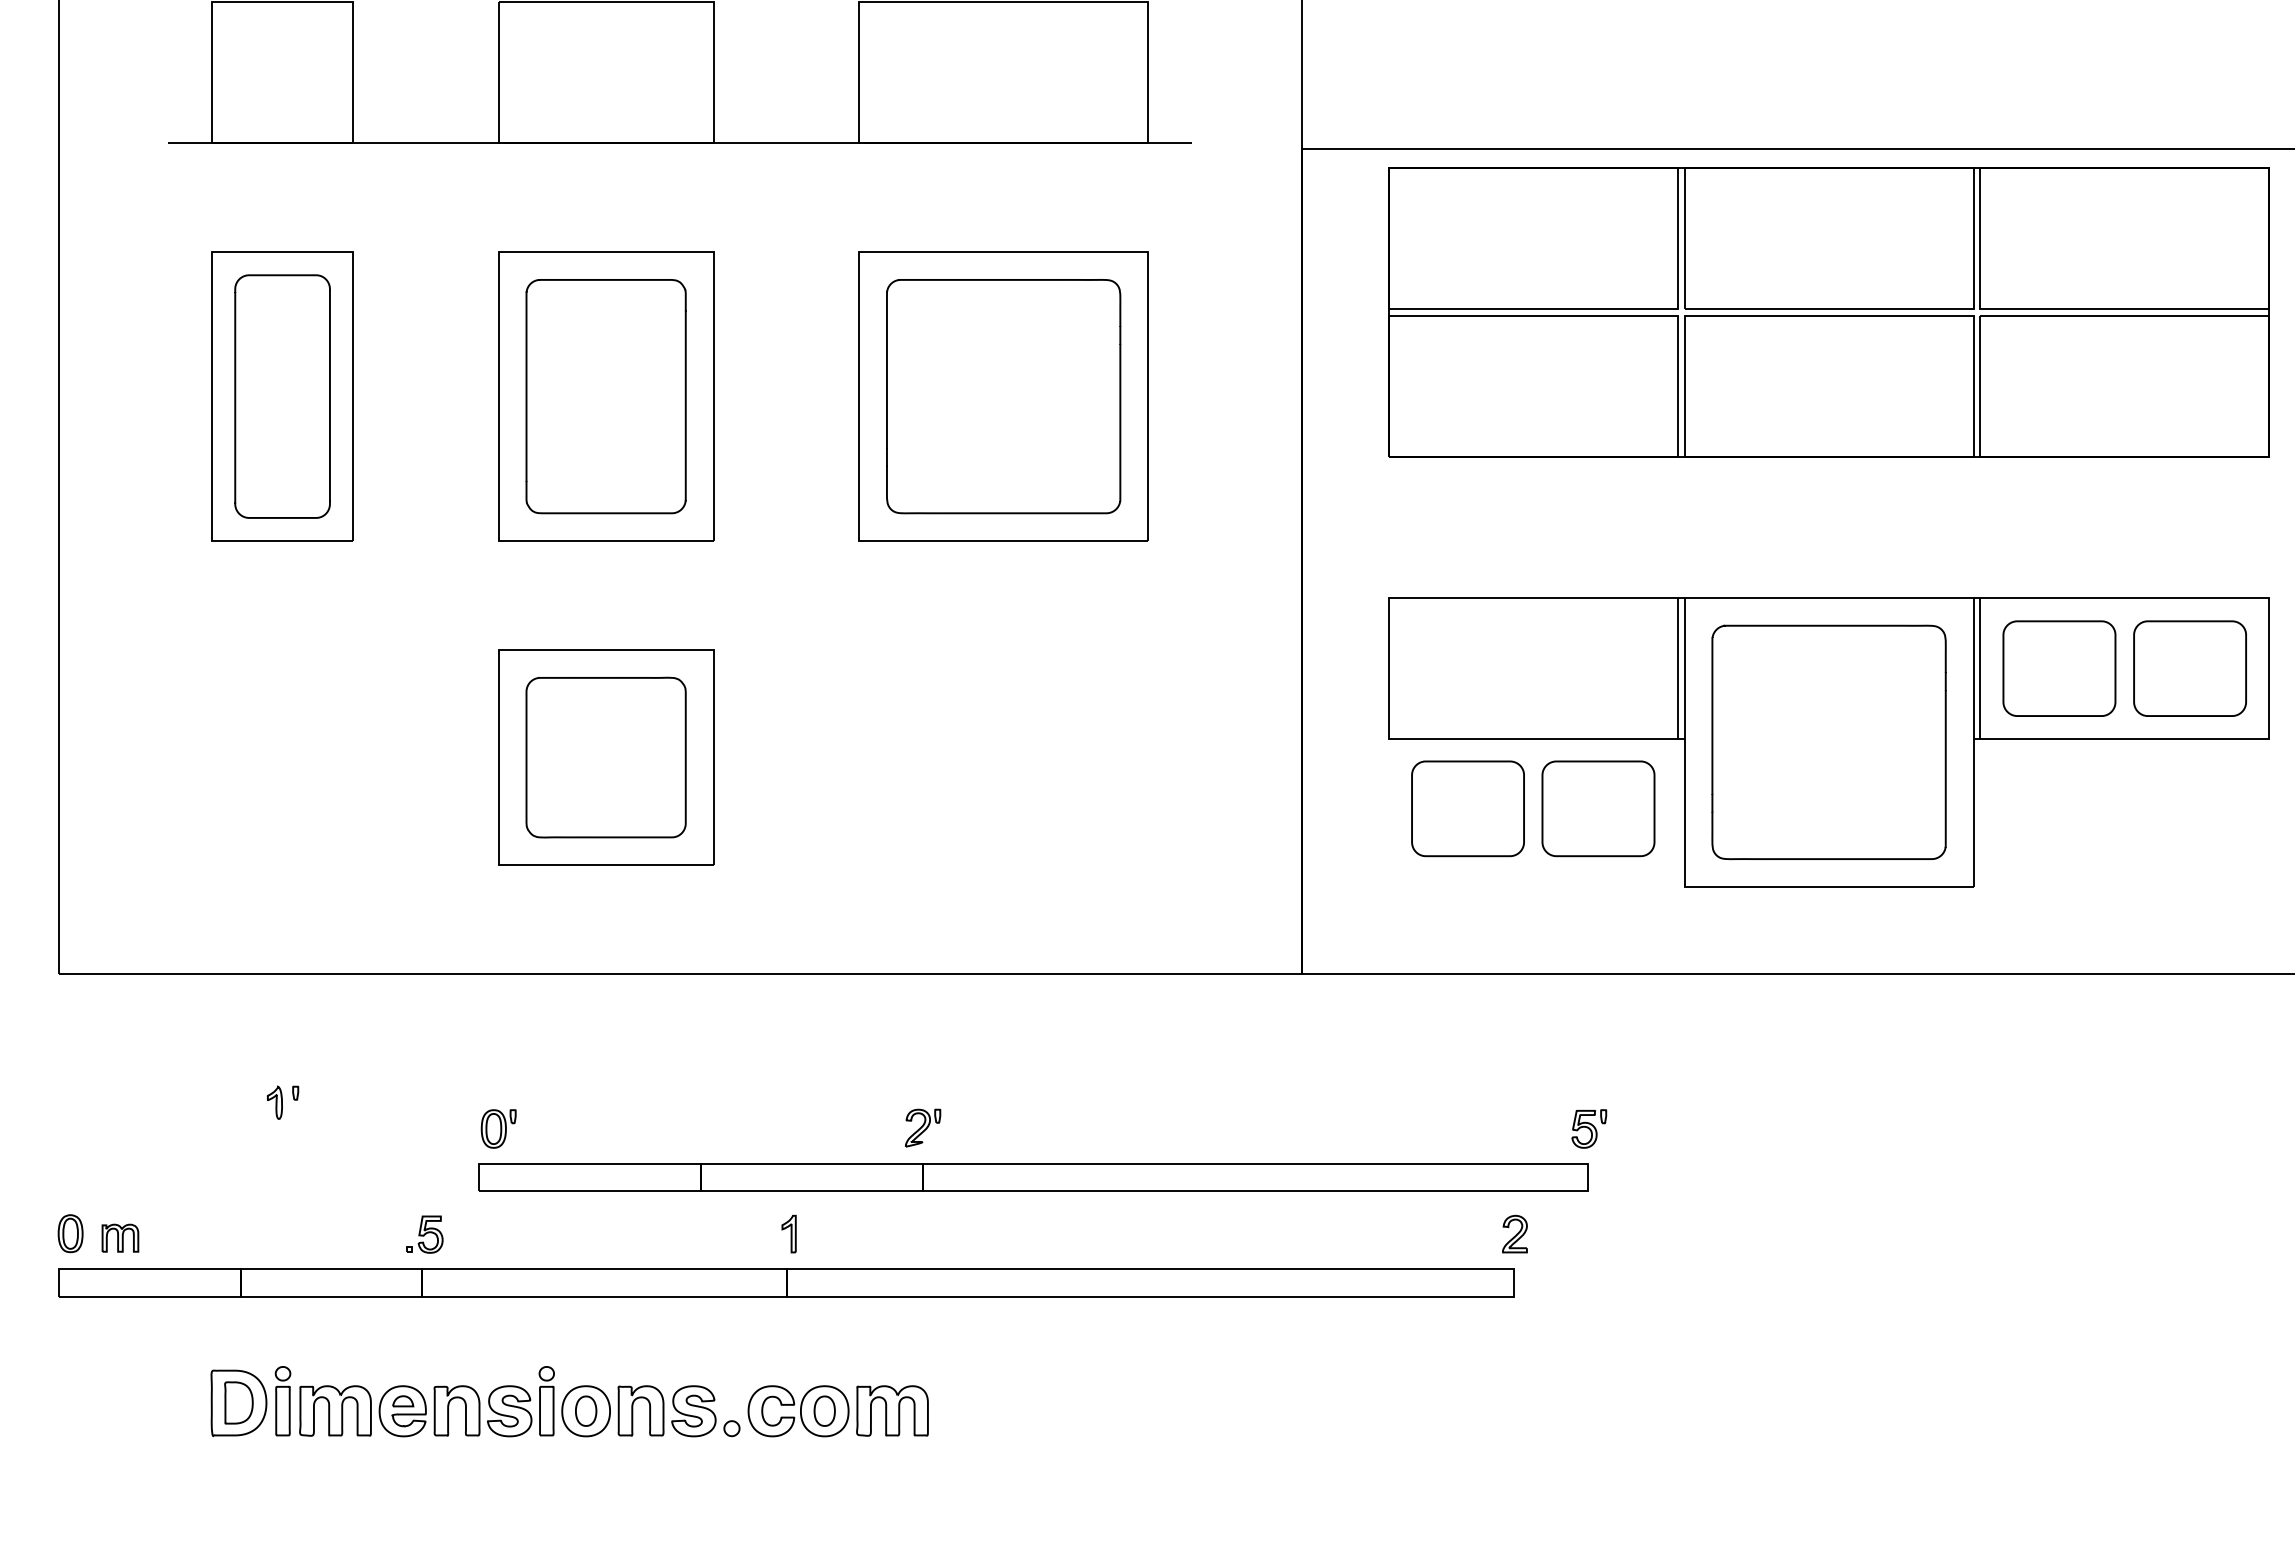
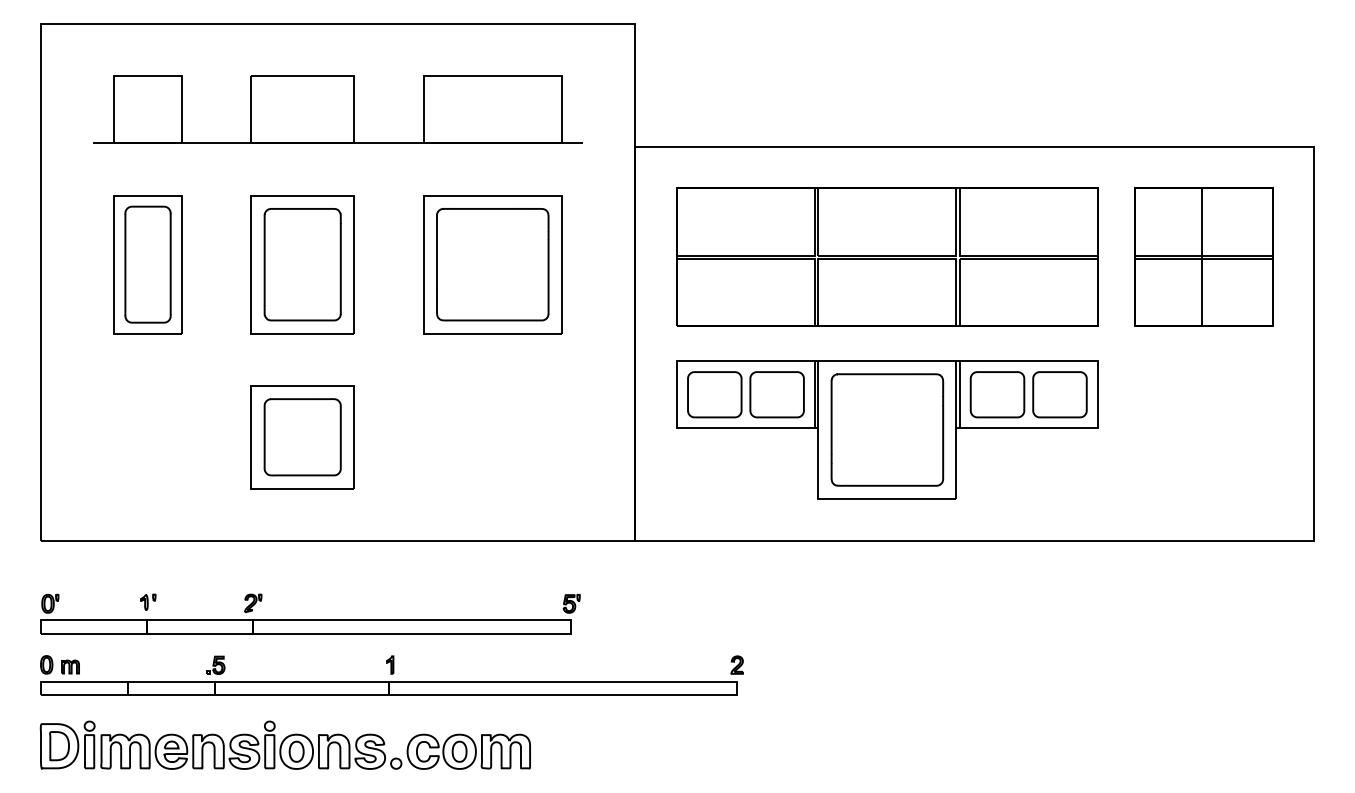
part: (1829, 310) -> (887, 256), moved
part: (1532, 808) -> (745, 394), moved
part: (1042, 1149) -> (310, 613), moved
part: (568, 1400) -> (284, 744), size x1.43

